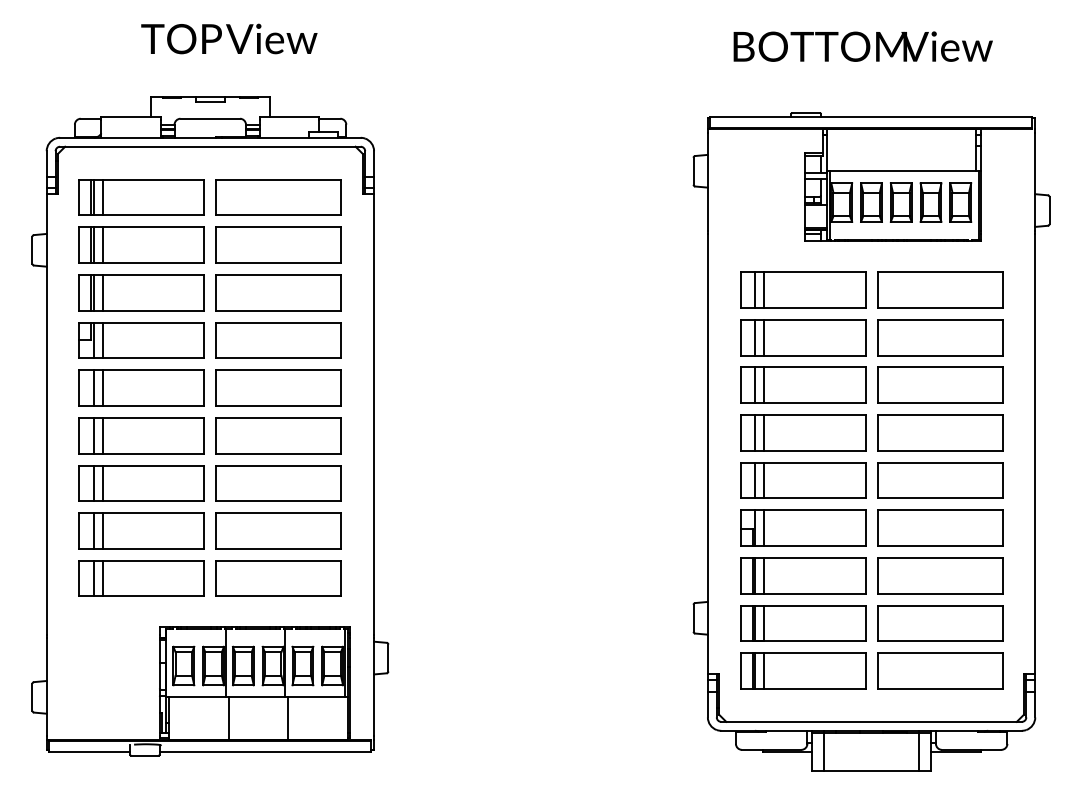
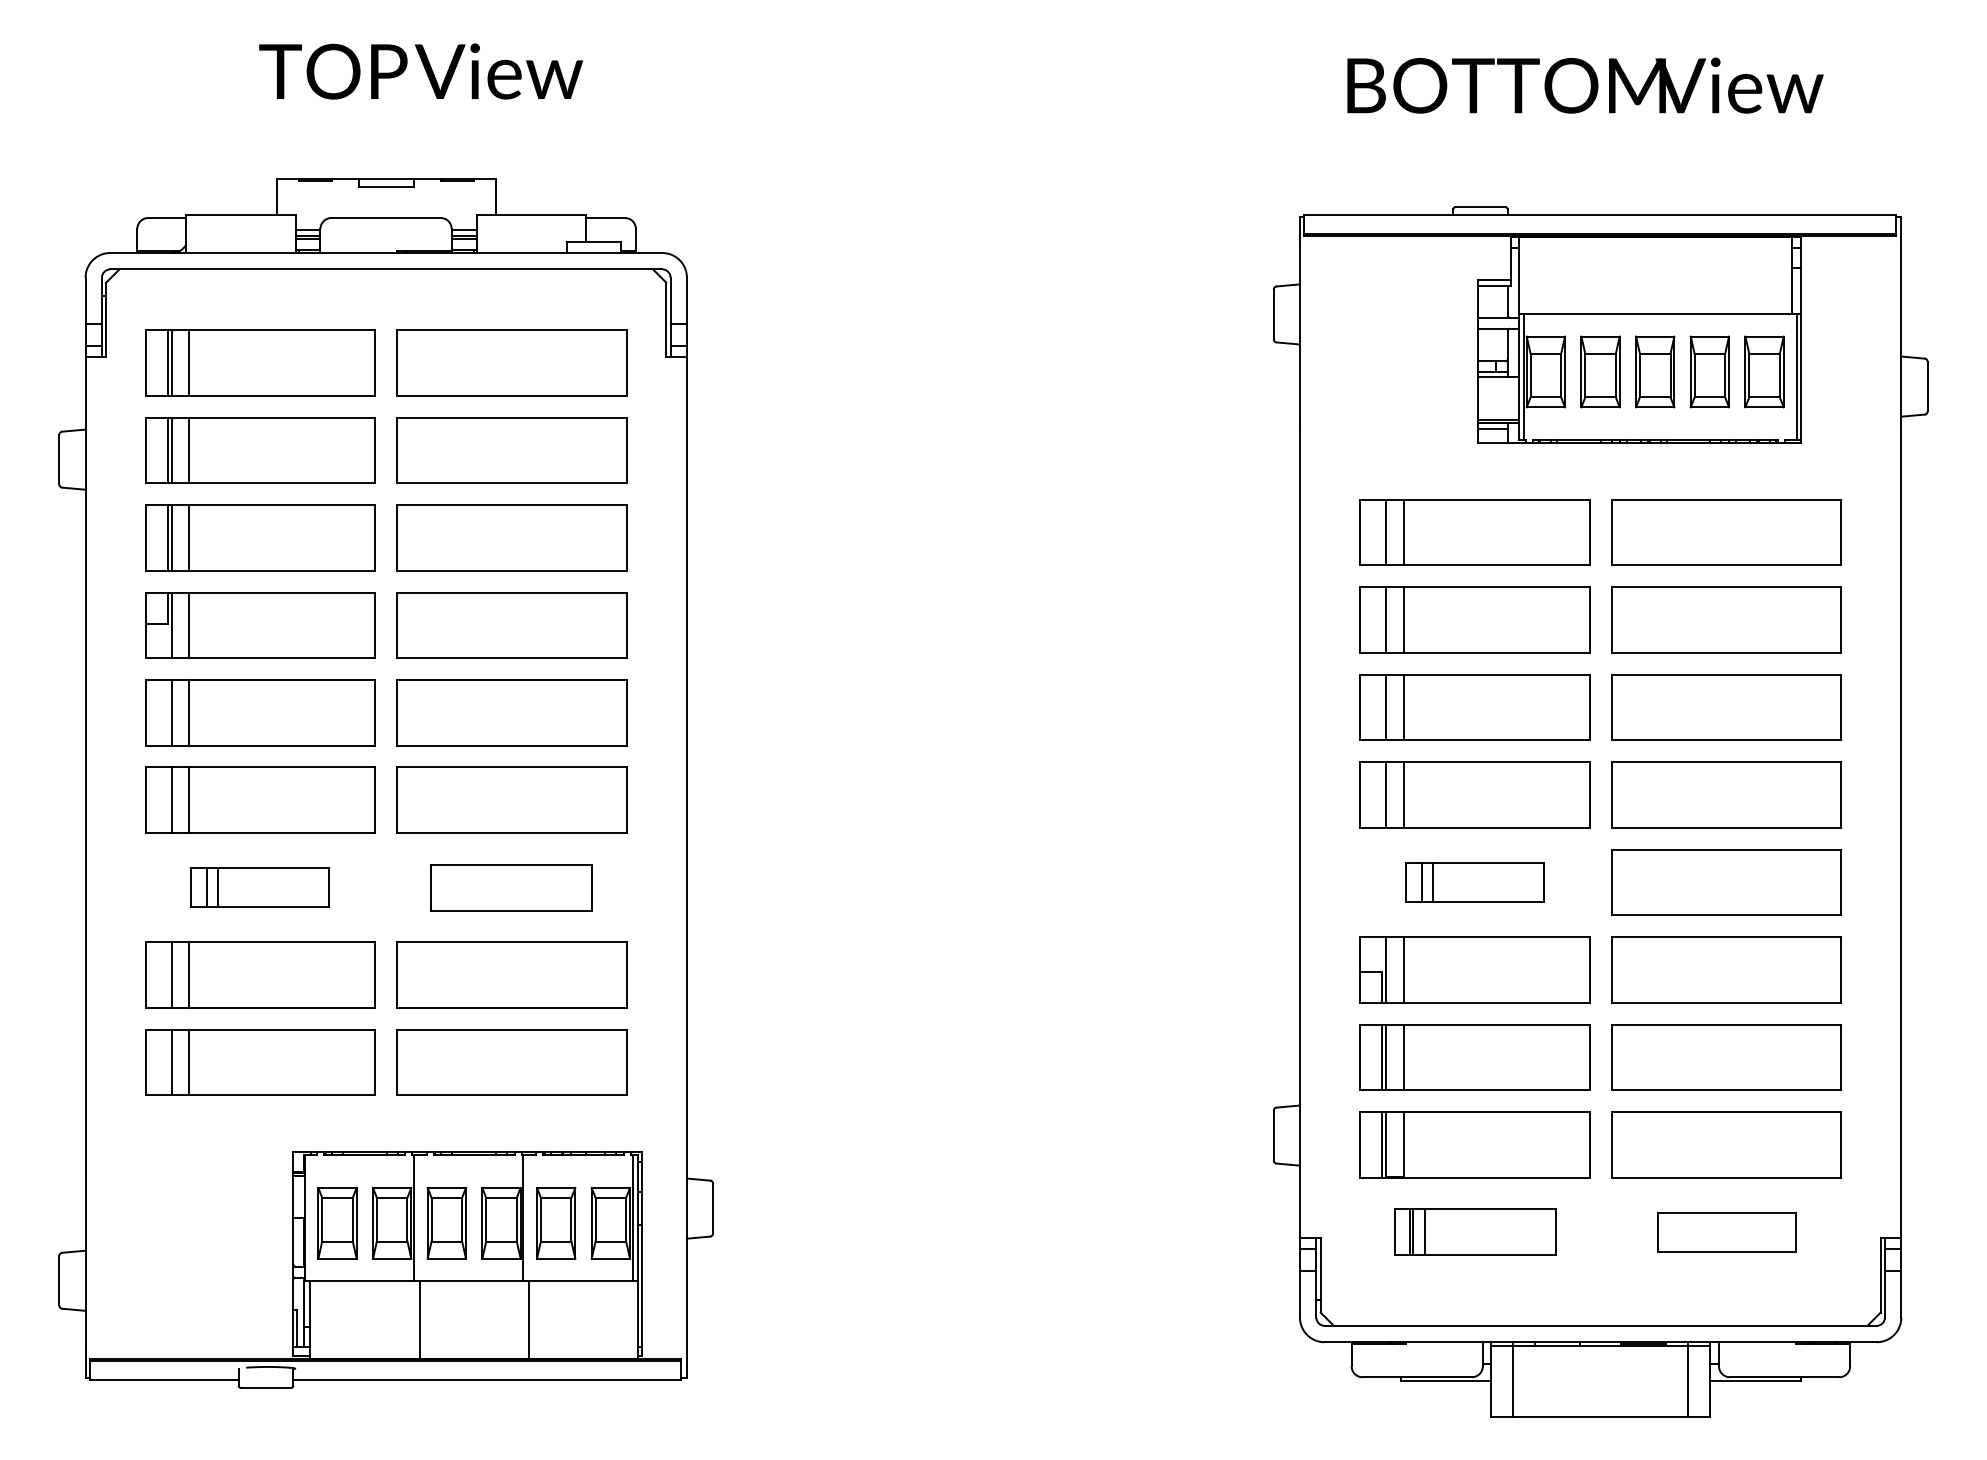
part: (803, 480) -> (1475, 882), size x0.6
part: (141, 483) -> (259, 887), size x0.6
part: (278, 483) -> (511, 887), size x0.7
part: (803, 670) -> (1475, 1231), size x0.7
part: (940, 670) -> (1727, 1231), size x0.6

